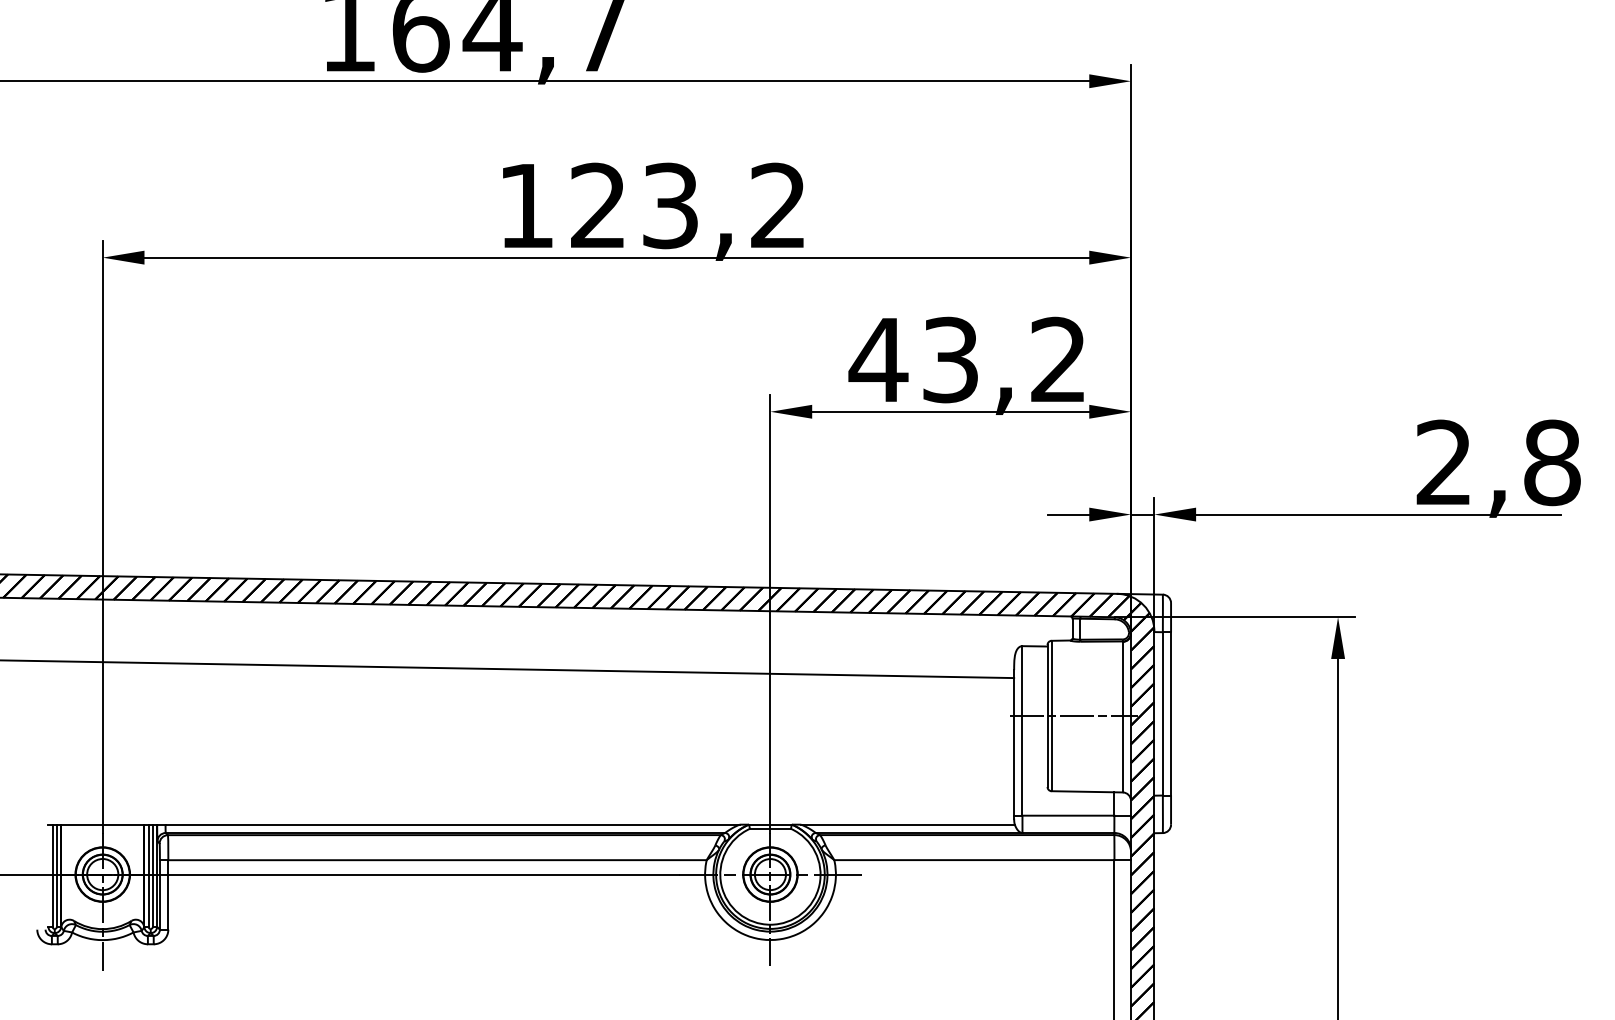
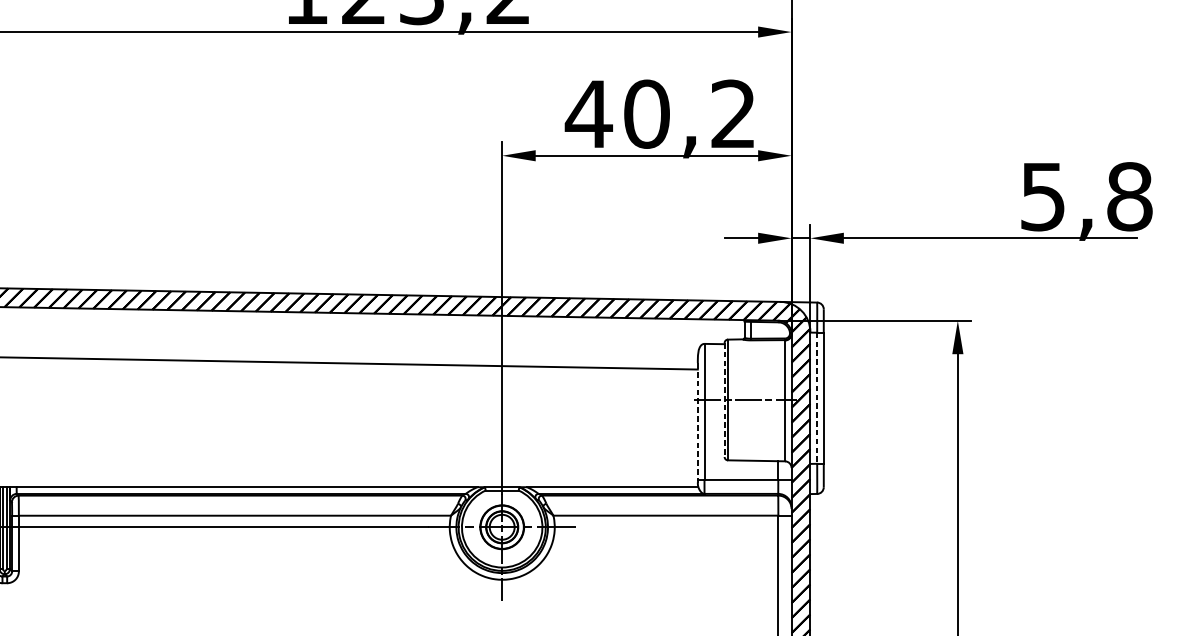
text: (950, 359) -> (646, 113), 43,2 -> 40,2
text: (1443, 462) -> (1042, 196), 2,8 -> 5,8
line: (1162, 713) -> (816, 397), solid -> dashed
line: (1047, 716) -> (724, 400), solid -> dashed
line: (1014, 742) -> (698, 421), solid -> dashed

